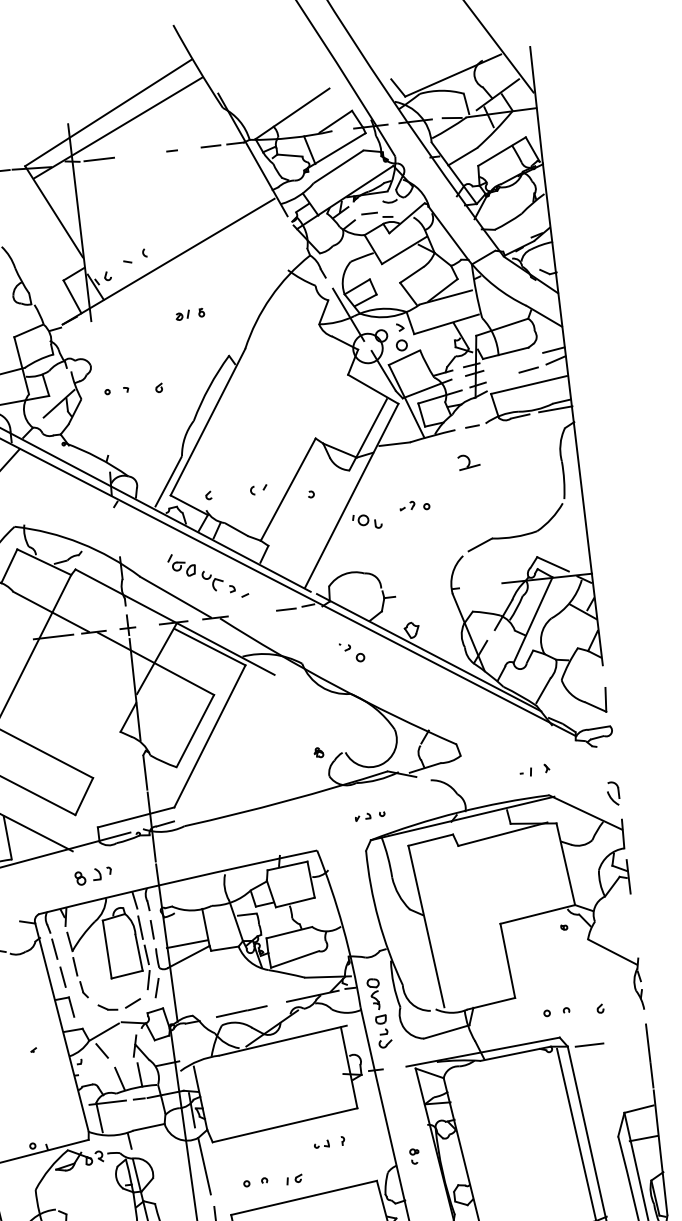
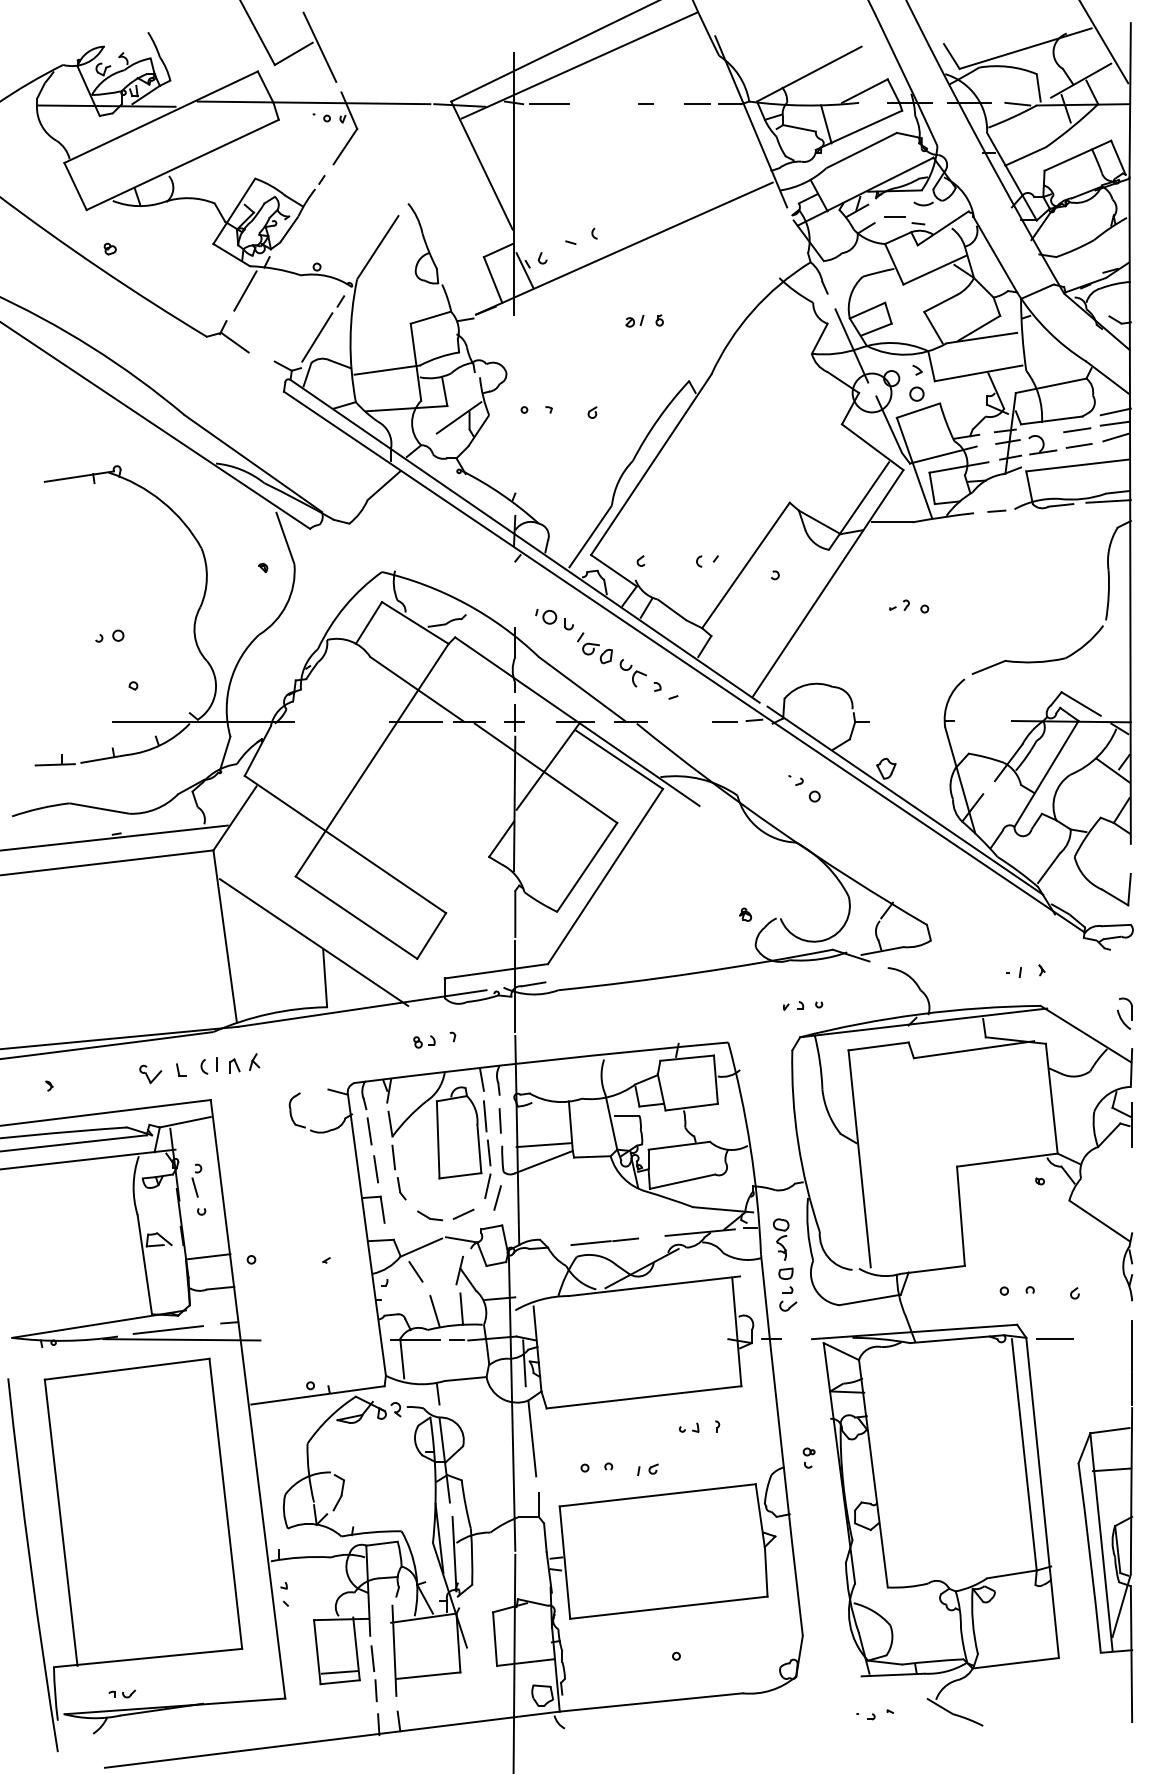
line: (553, 340) -> (1115, 411), added
line: (526, 358) -> (1077, 430), added
part: (468, 462) -> (1042, 445), moved
part: (367, 521) -> (554, 619), moved
part: (88, 876) -> (424, 1041), size x0.62

